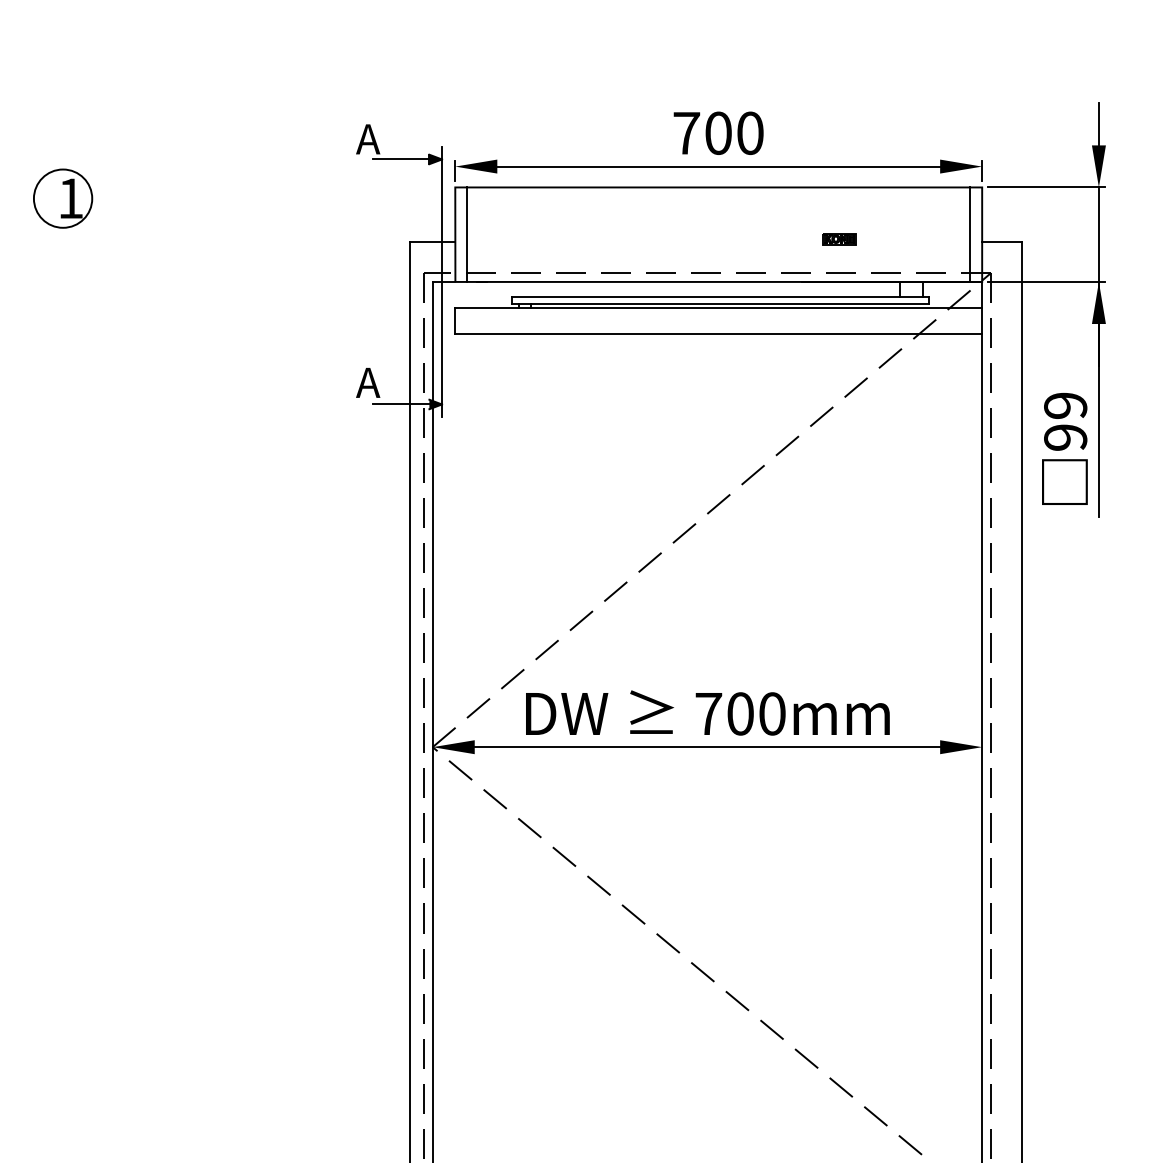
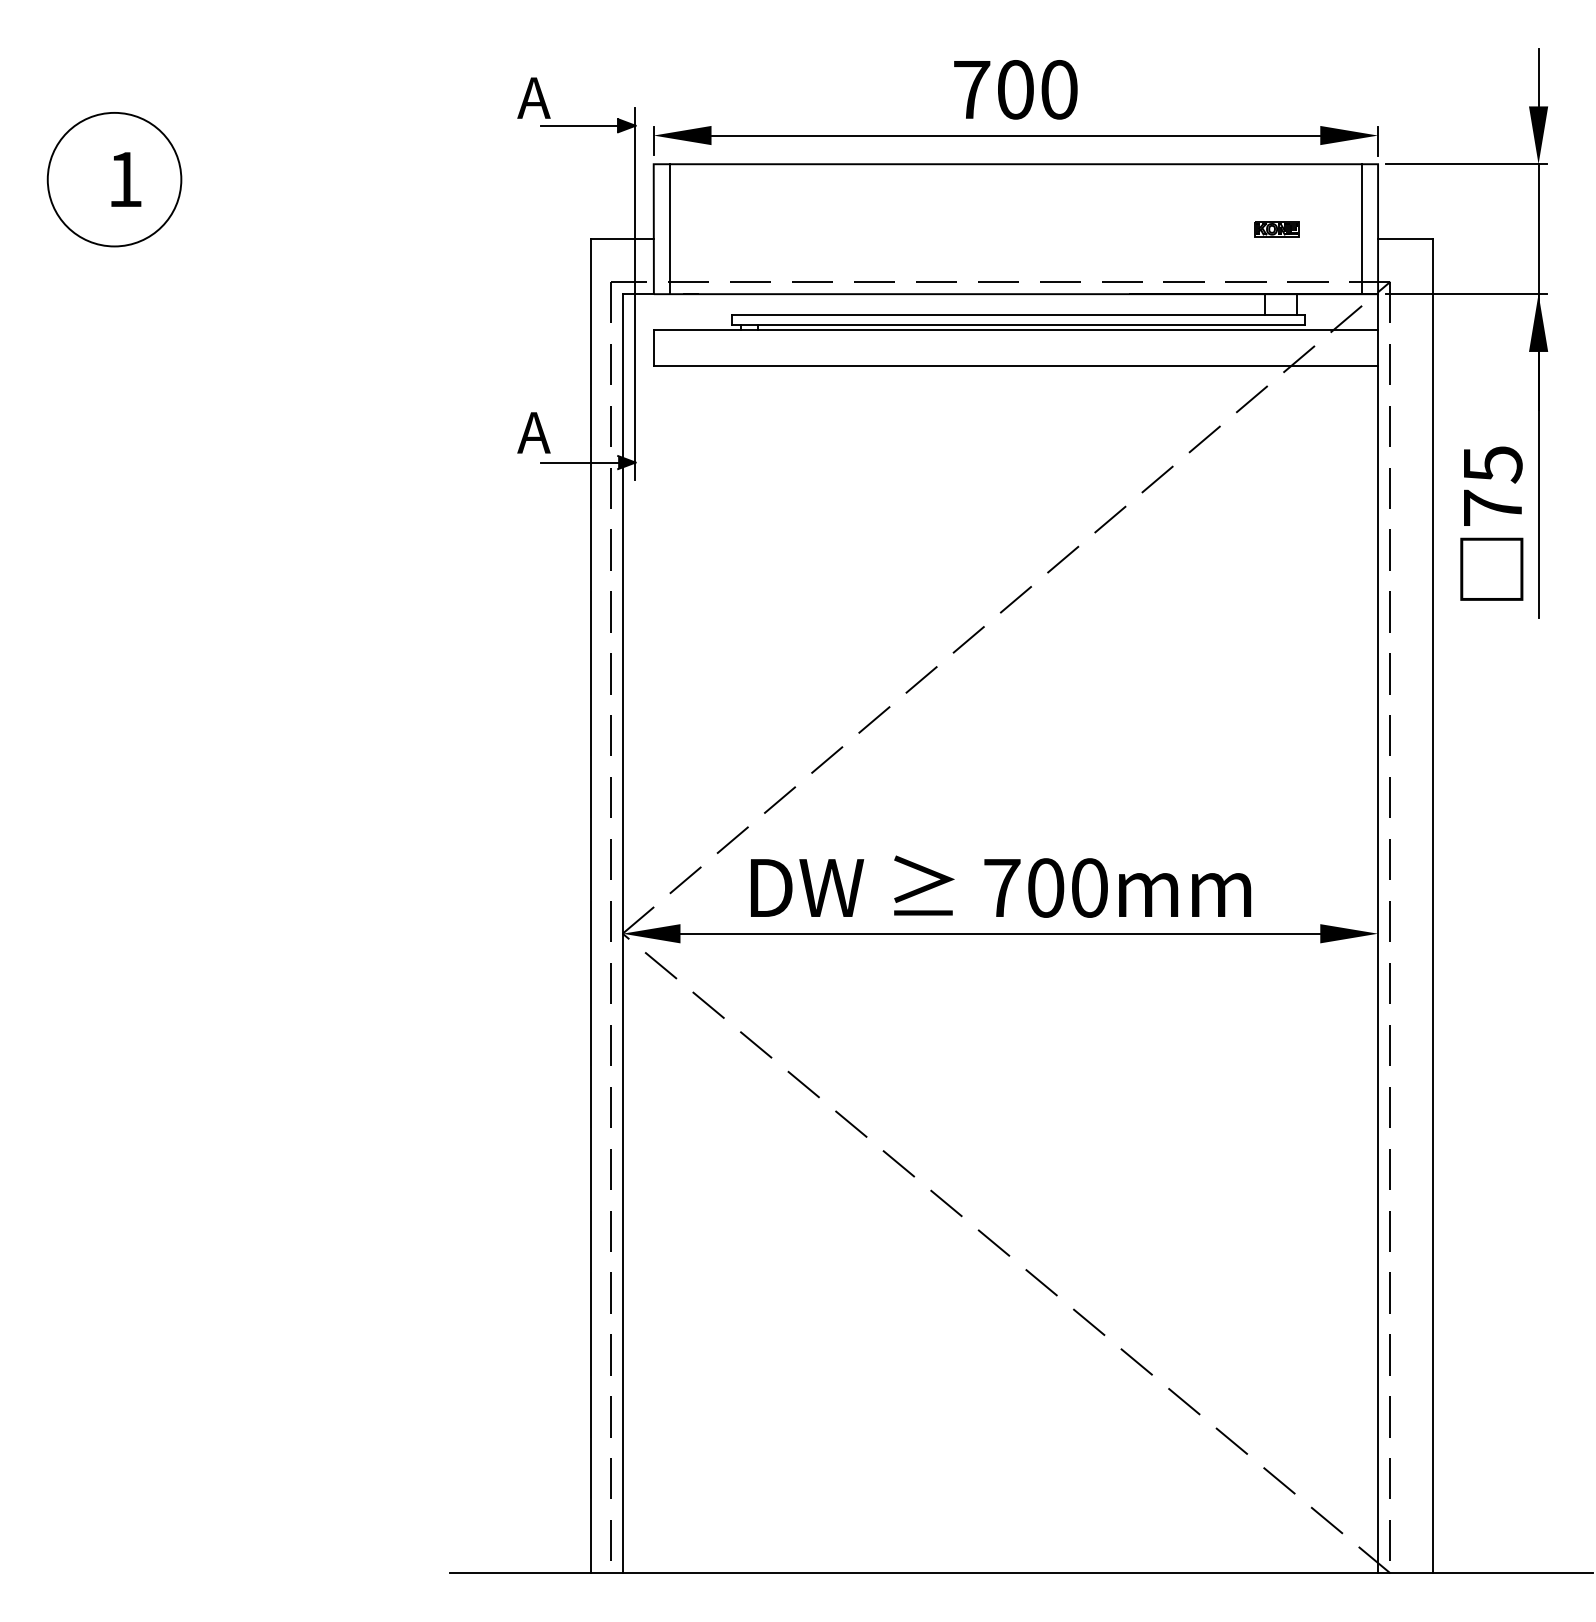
circle: (63, 198) -> (114, 179), size x1.67
part: (839, 239) -> (1276, 229), moved
text: (1065, 421) -> (1492, 486), 99 -> 75

